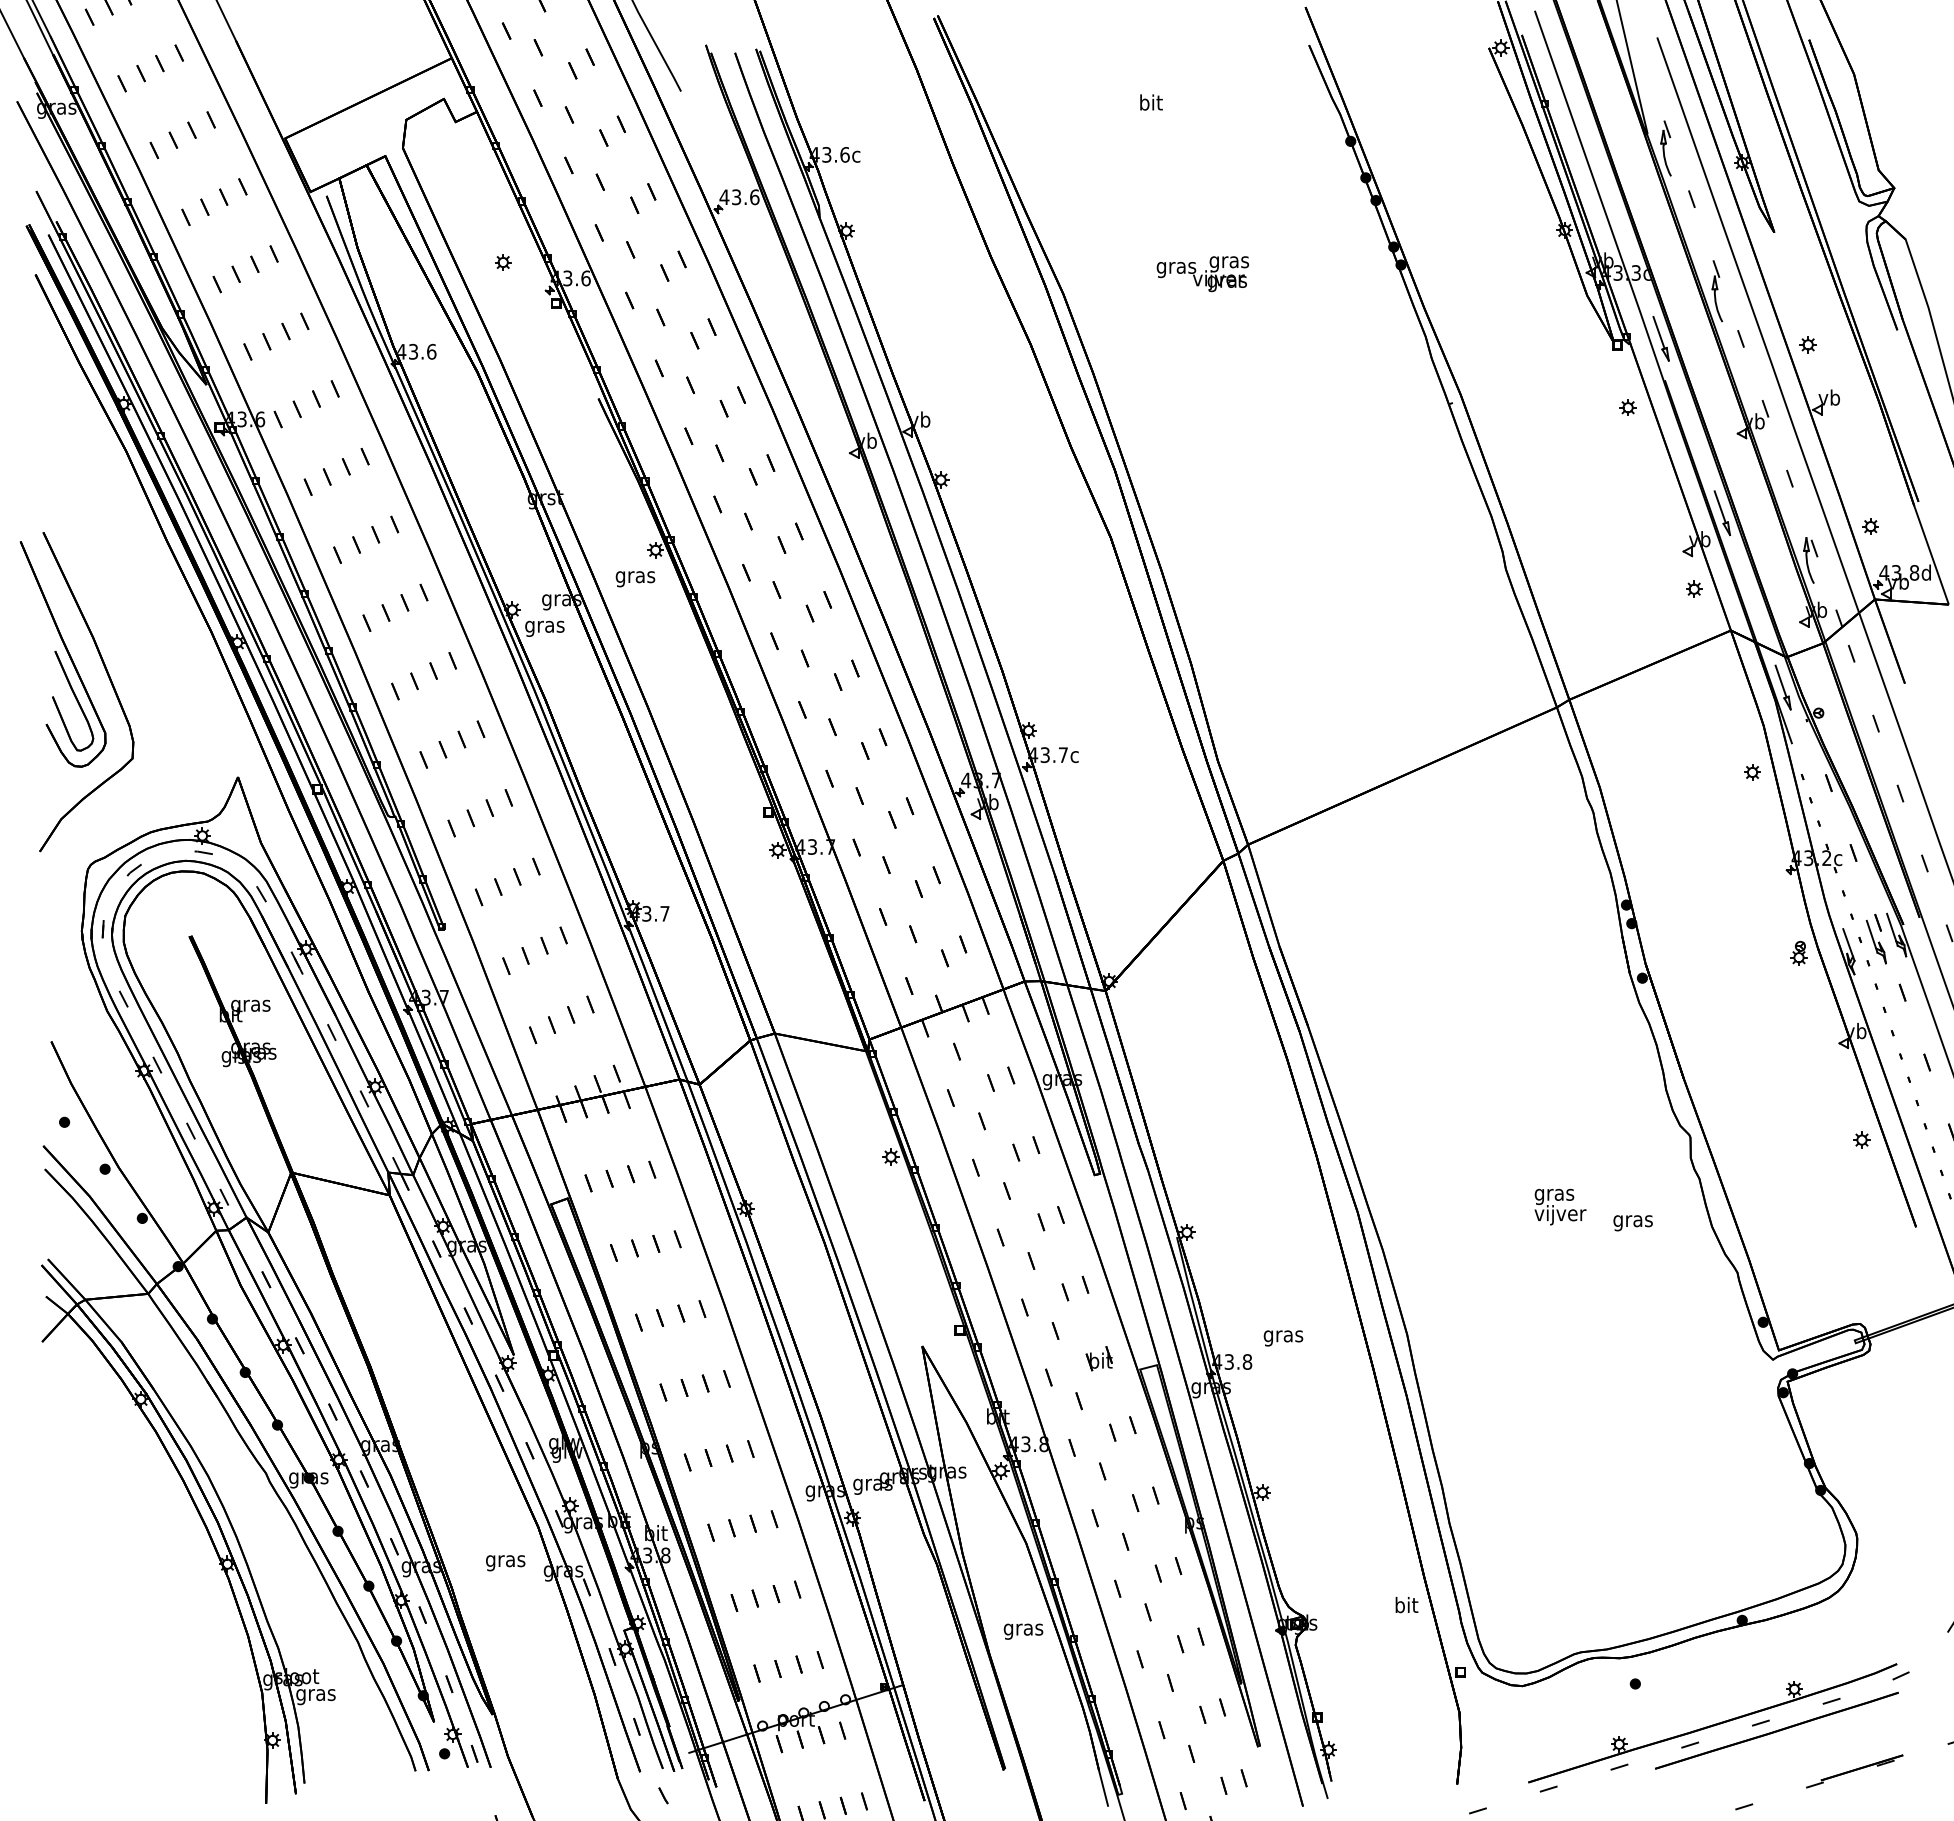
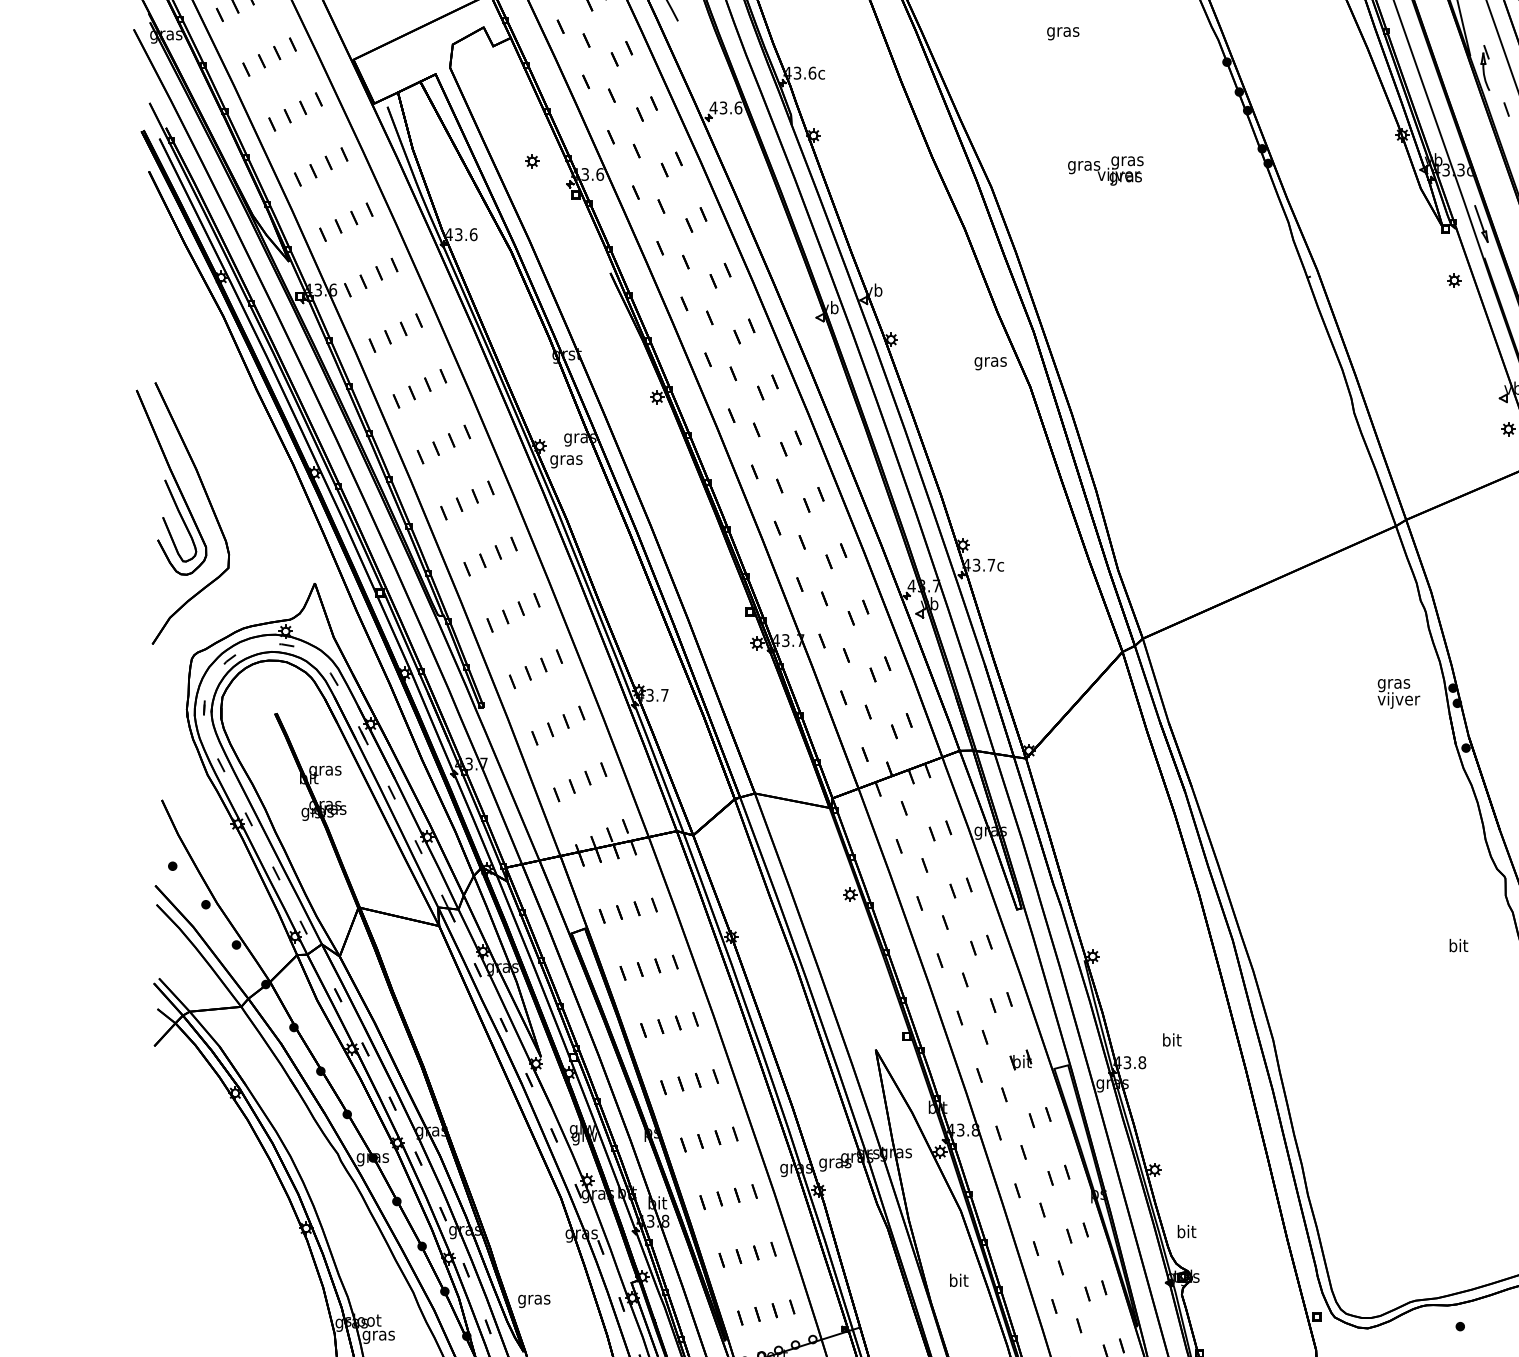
text: (1150, 104) -> (1062, 31), bit -> gras
text: (635, 579) -> (990, 363), moved
text: (1560, 1206) -> (1398, 693), moved
text: (1632, 1221) -> (1457, 947), gras -> bit
text: (1283, 1336) -> (1171, 1041), gras -> bit
text: (505, 1563) -> (534, 1301), moved
text: (1406, 1605) -> (1186, 1231), moved
text: (1023, 1629) -> (958, 1281), gras -> bit

